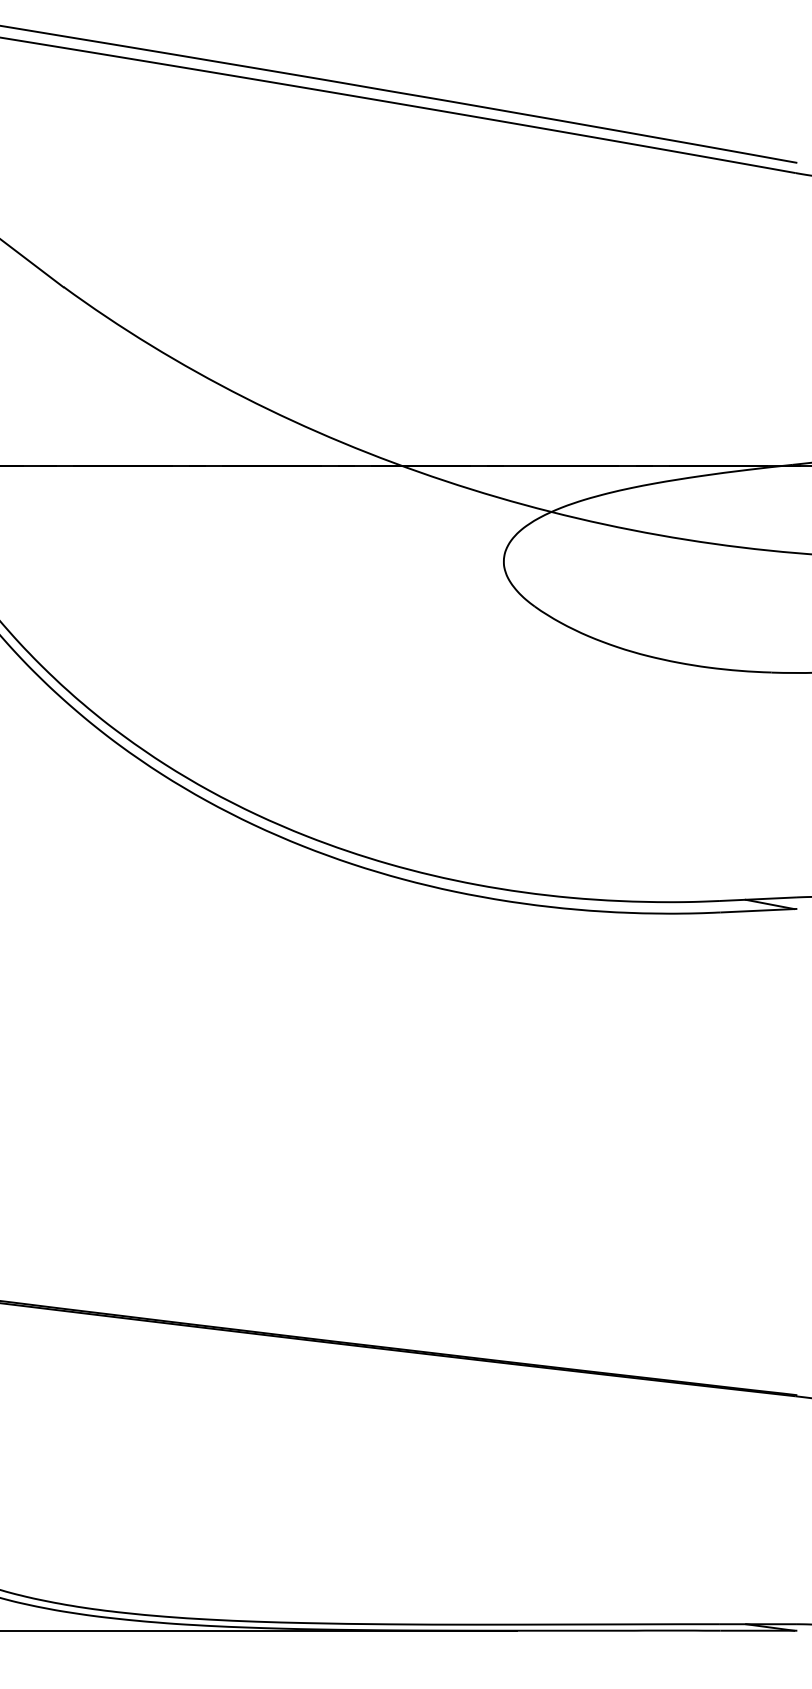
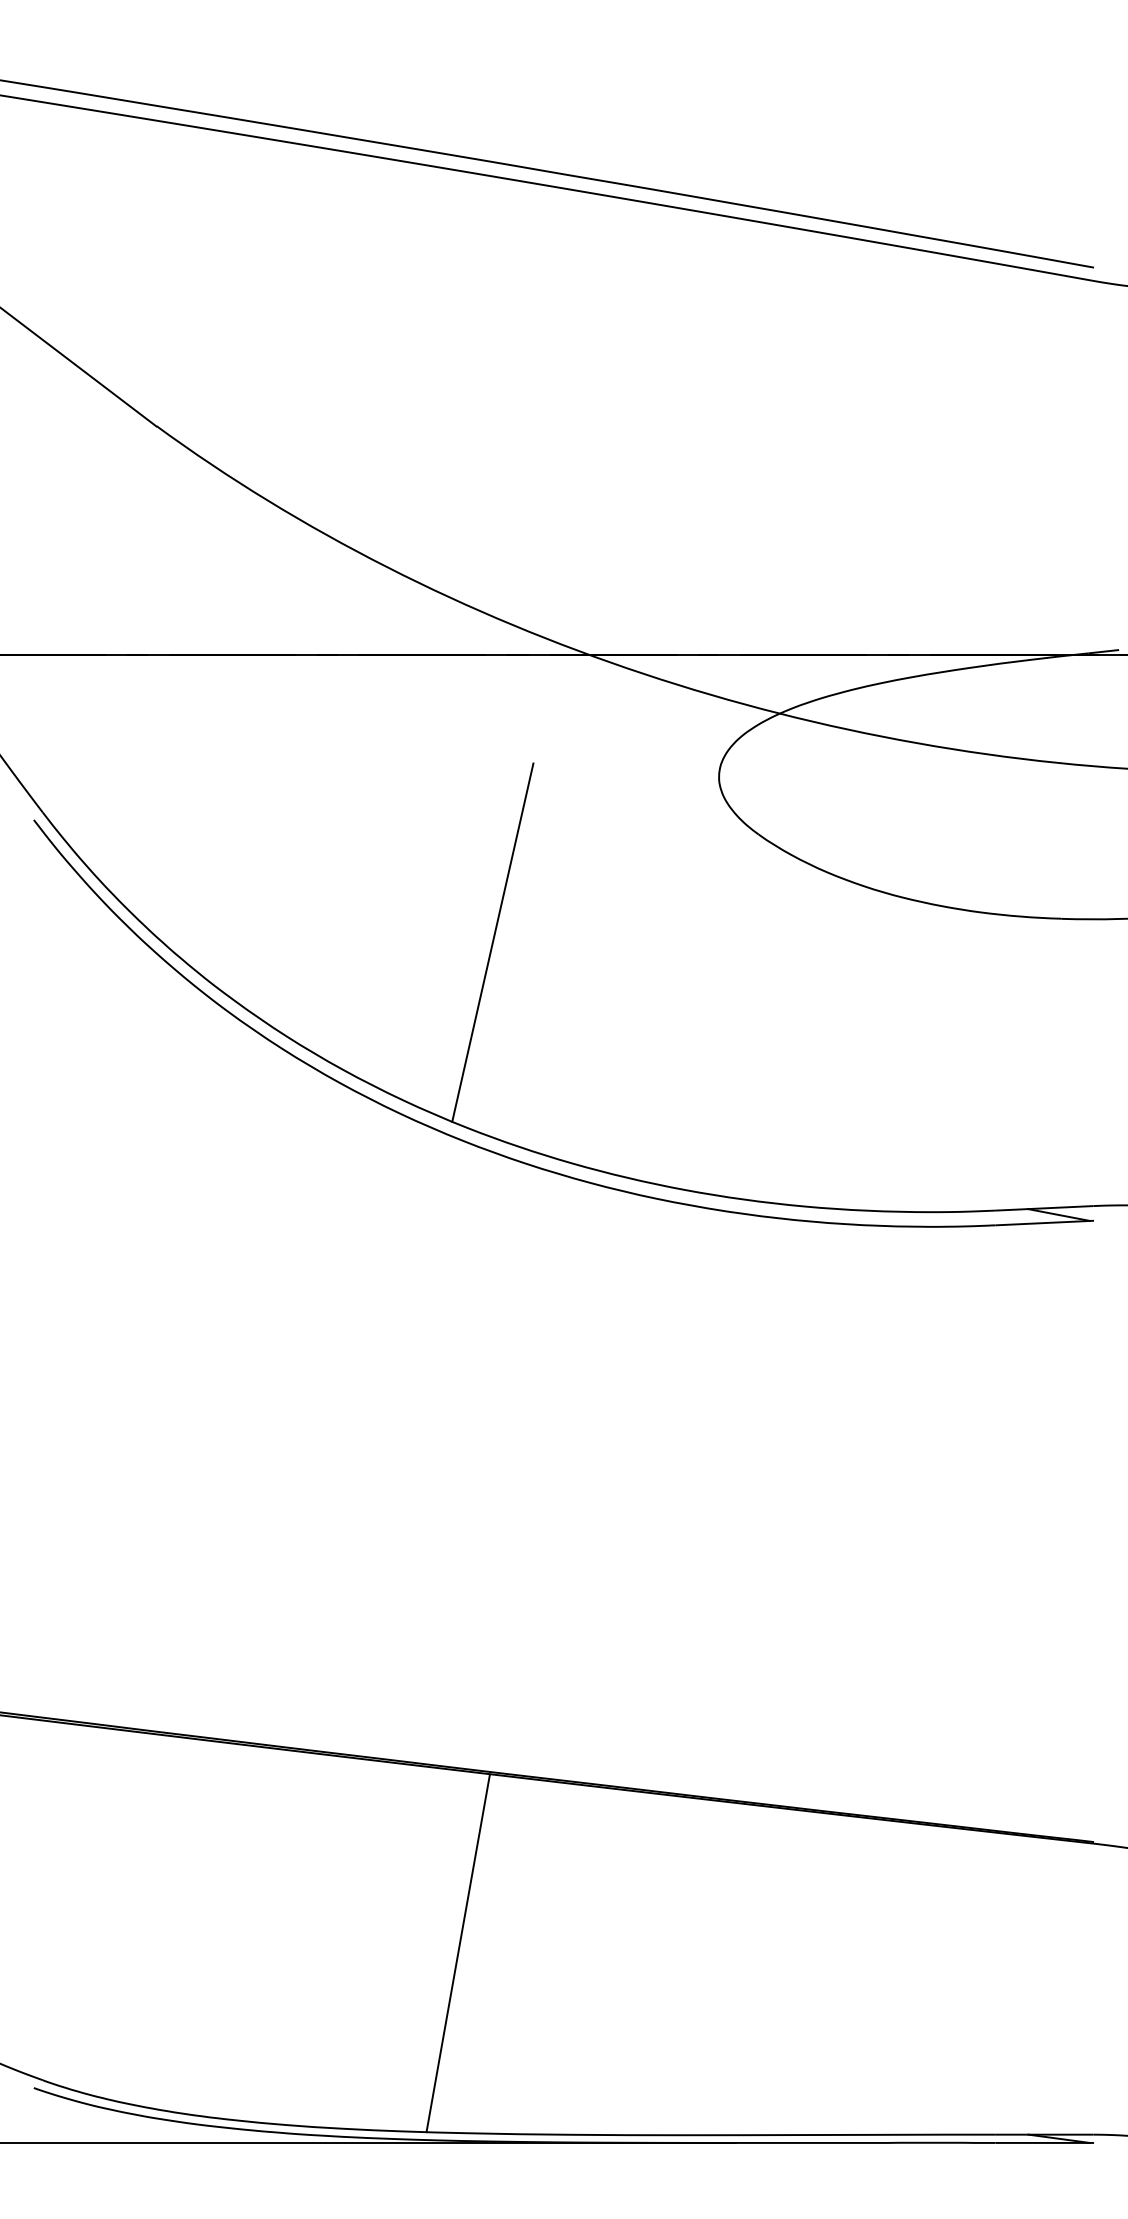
line: (326, 691) -> (492, 942), added
line: (299, 1482) -> (457, 1953), added

